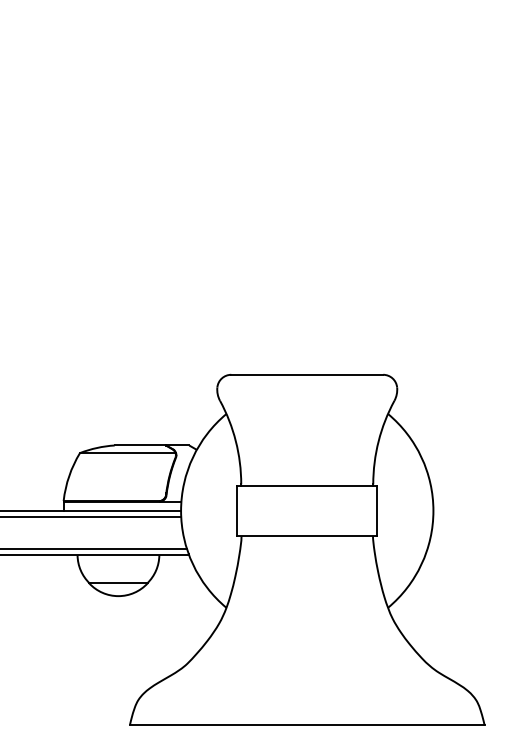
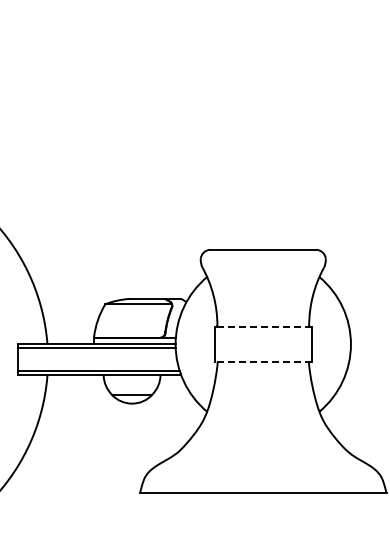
line: (307, 485) -> (263, 326), solid -> dashed
line: (307, 535) -> (263, 361), solid -> dashed

